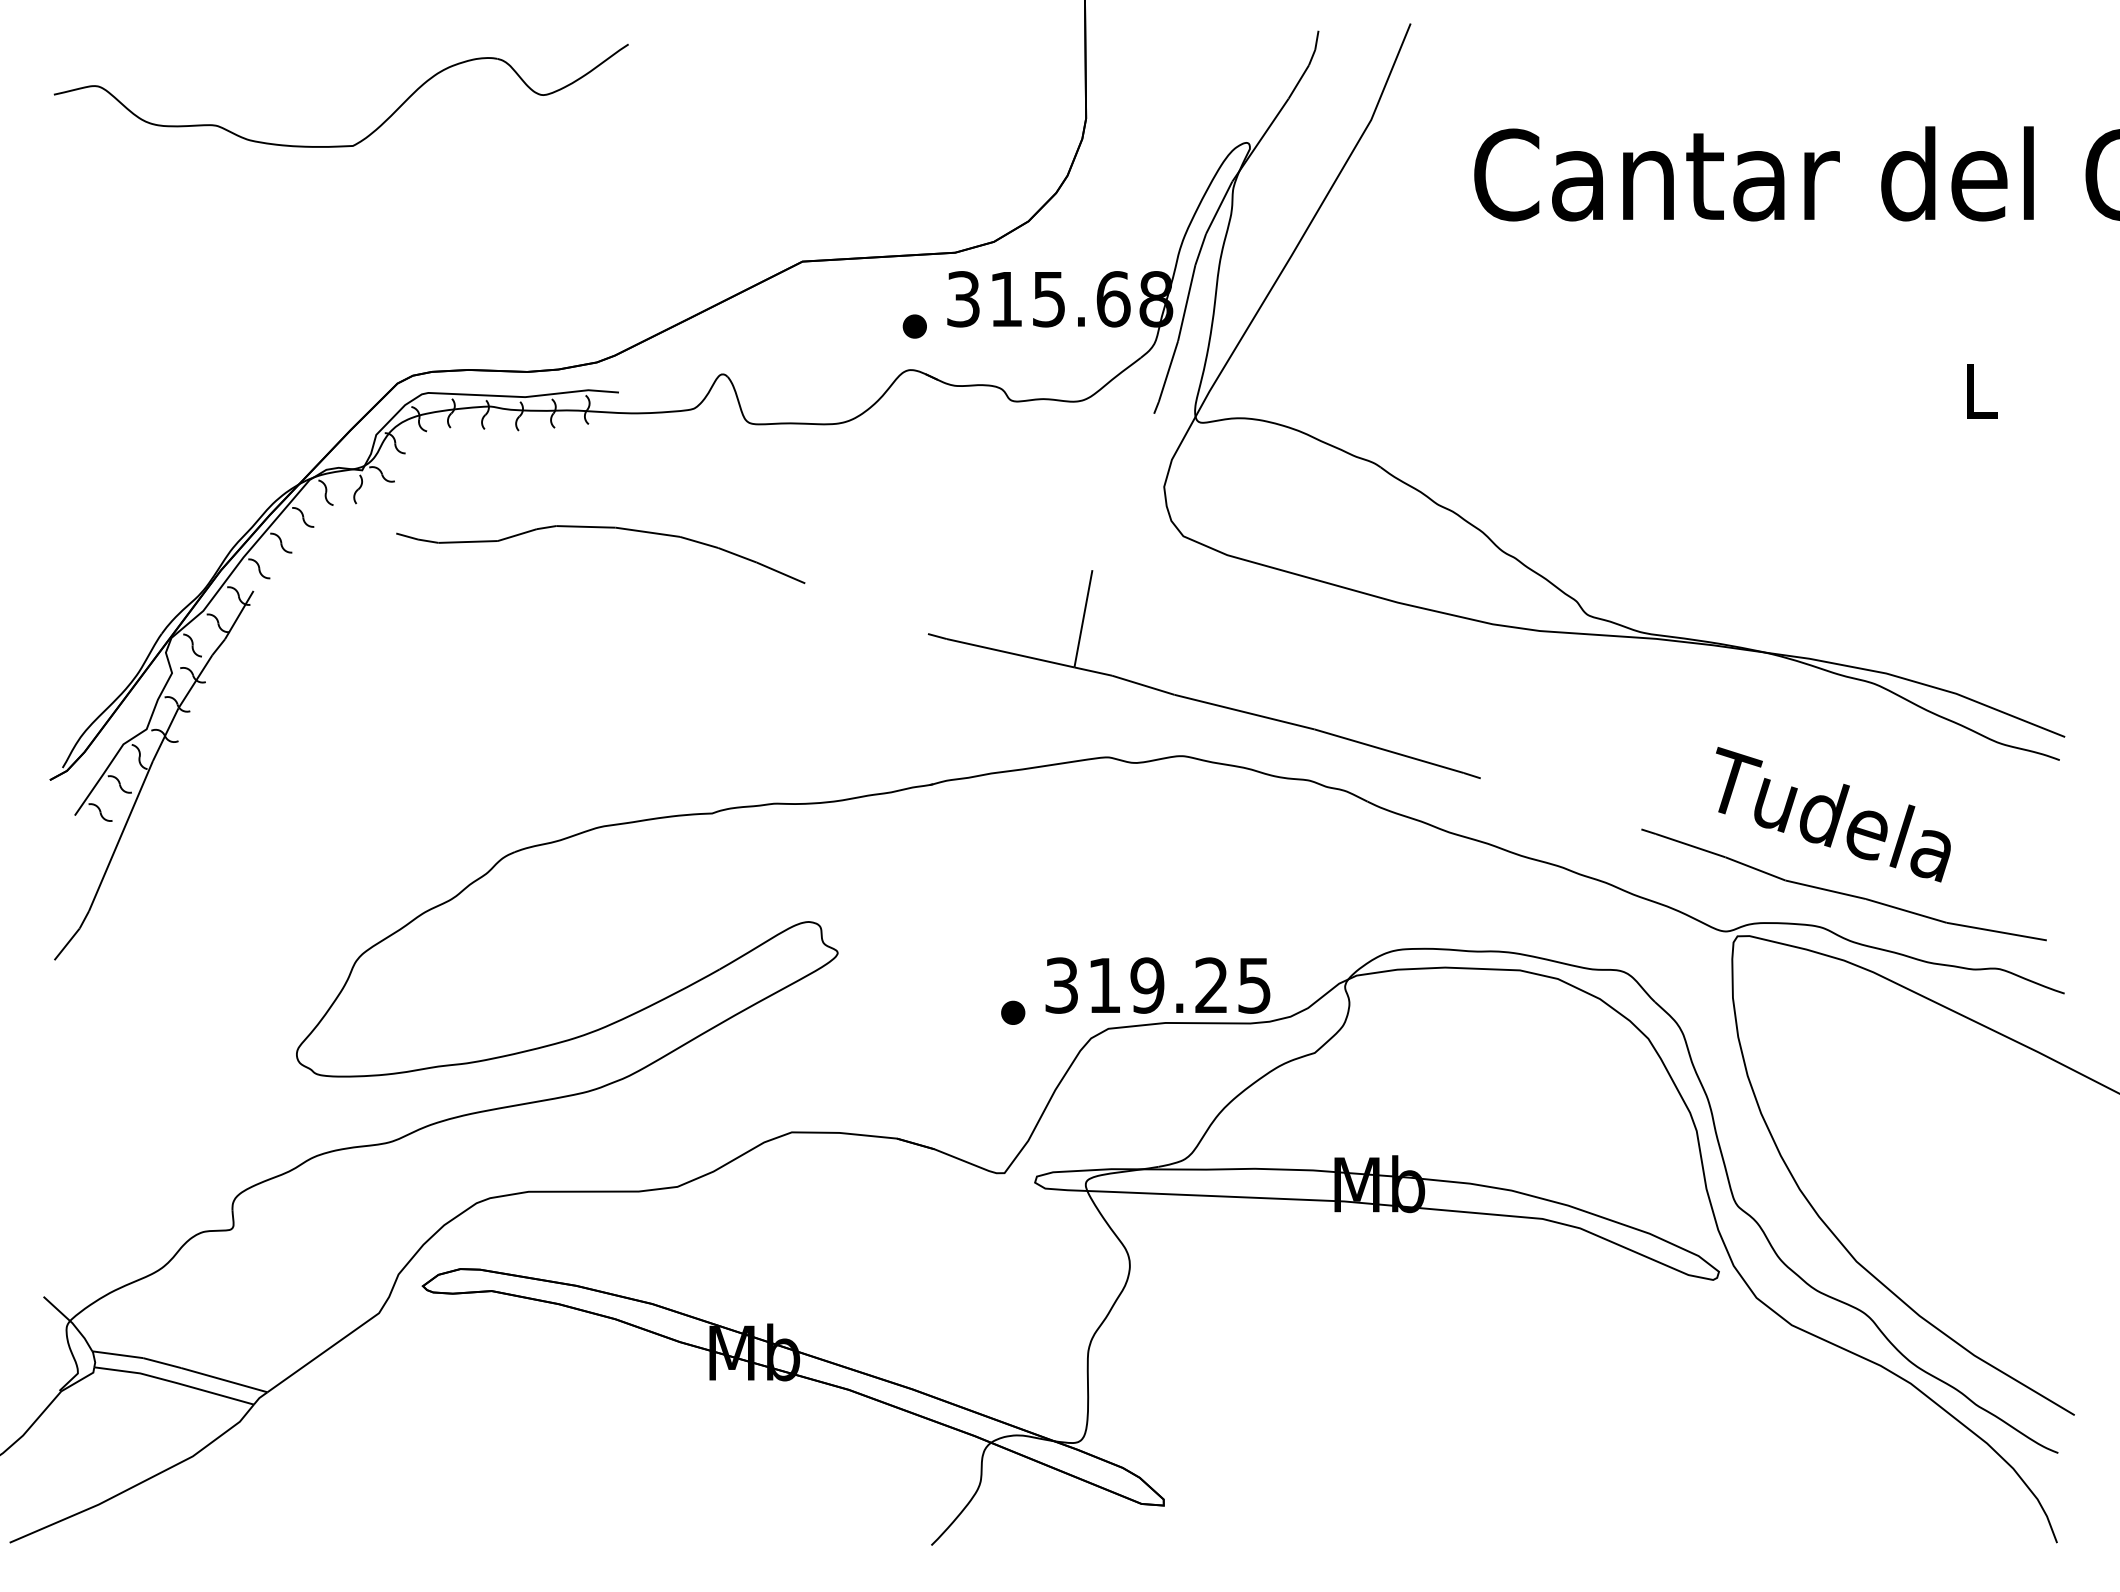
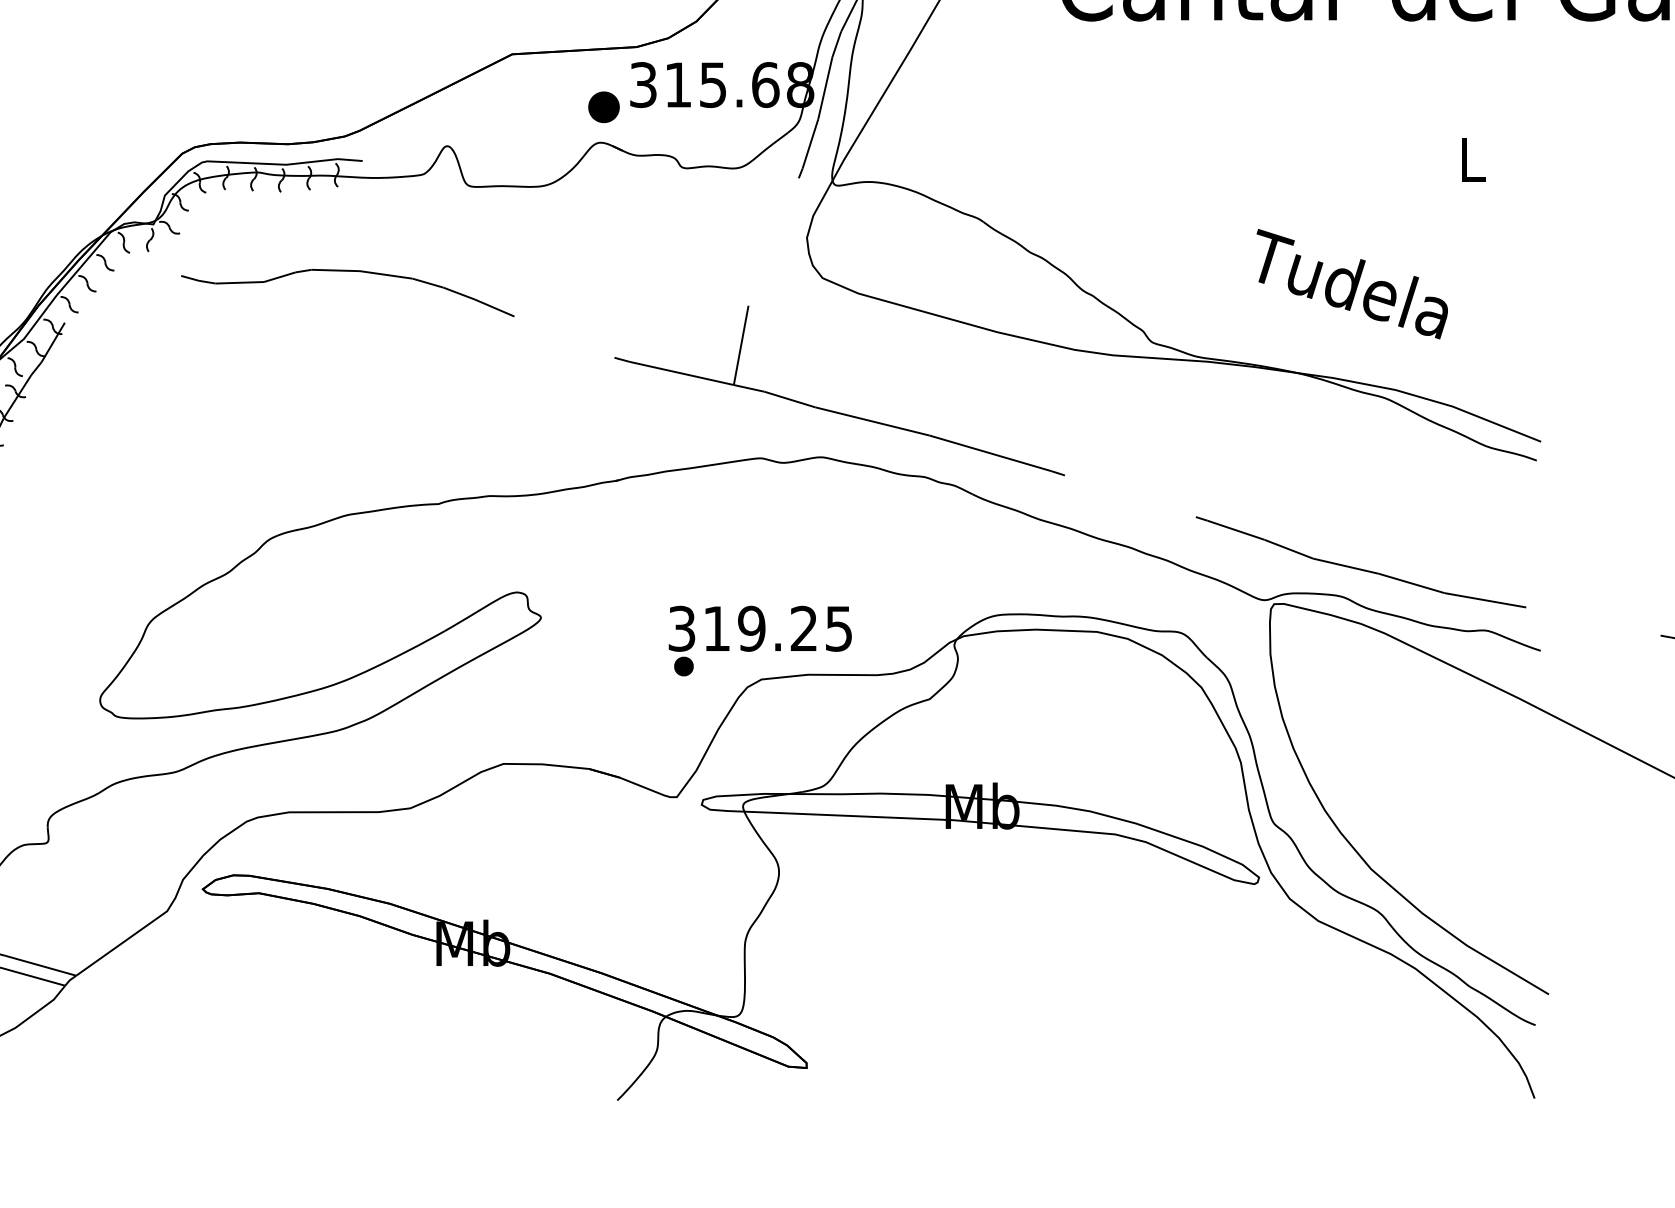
part: (914, 326) -> (603, 107), size x1.6
text: (1833, 814) -> (1352, 284), moved
text: (1157, 985) -> (759, 628), moved

